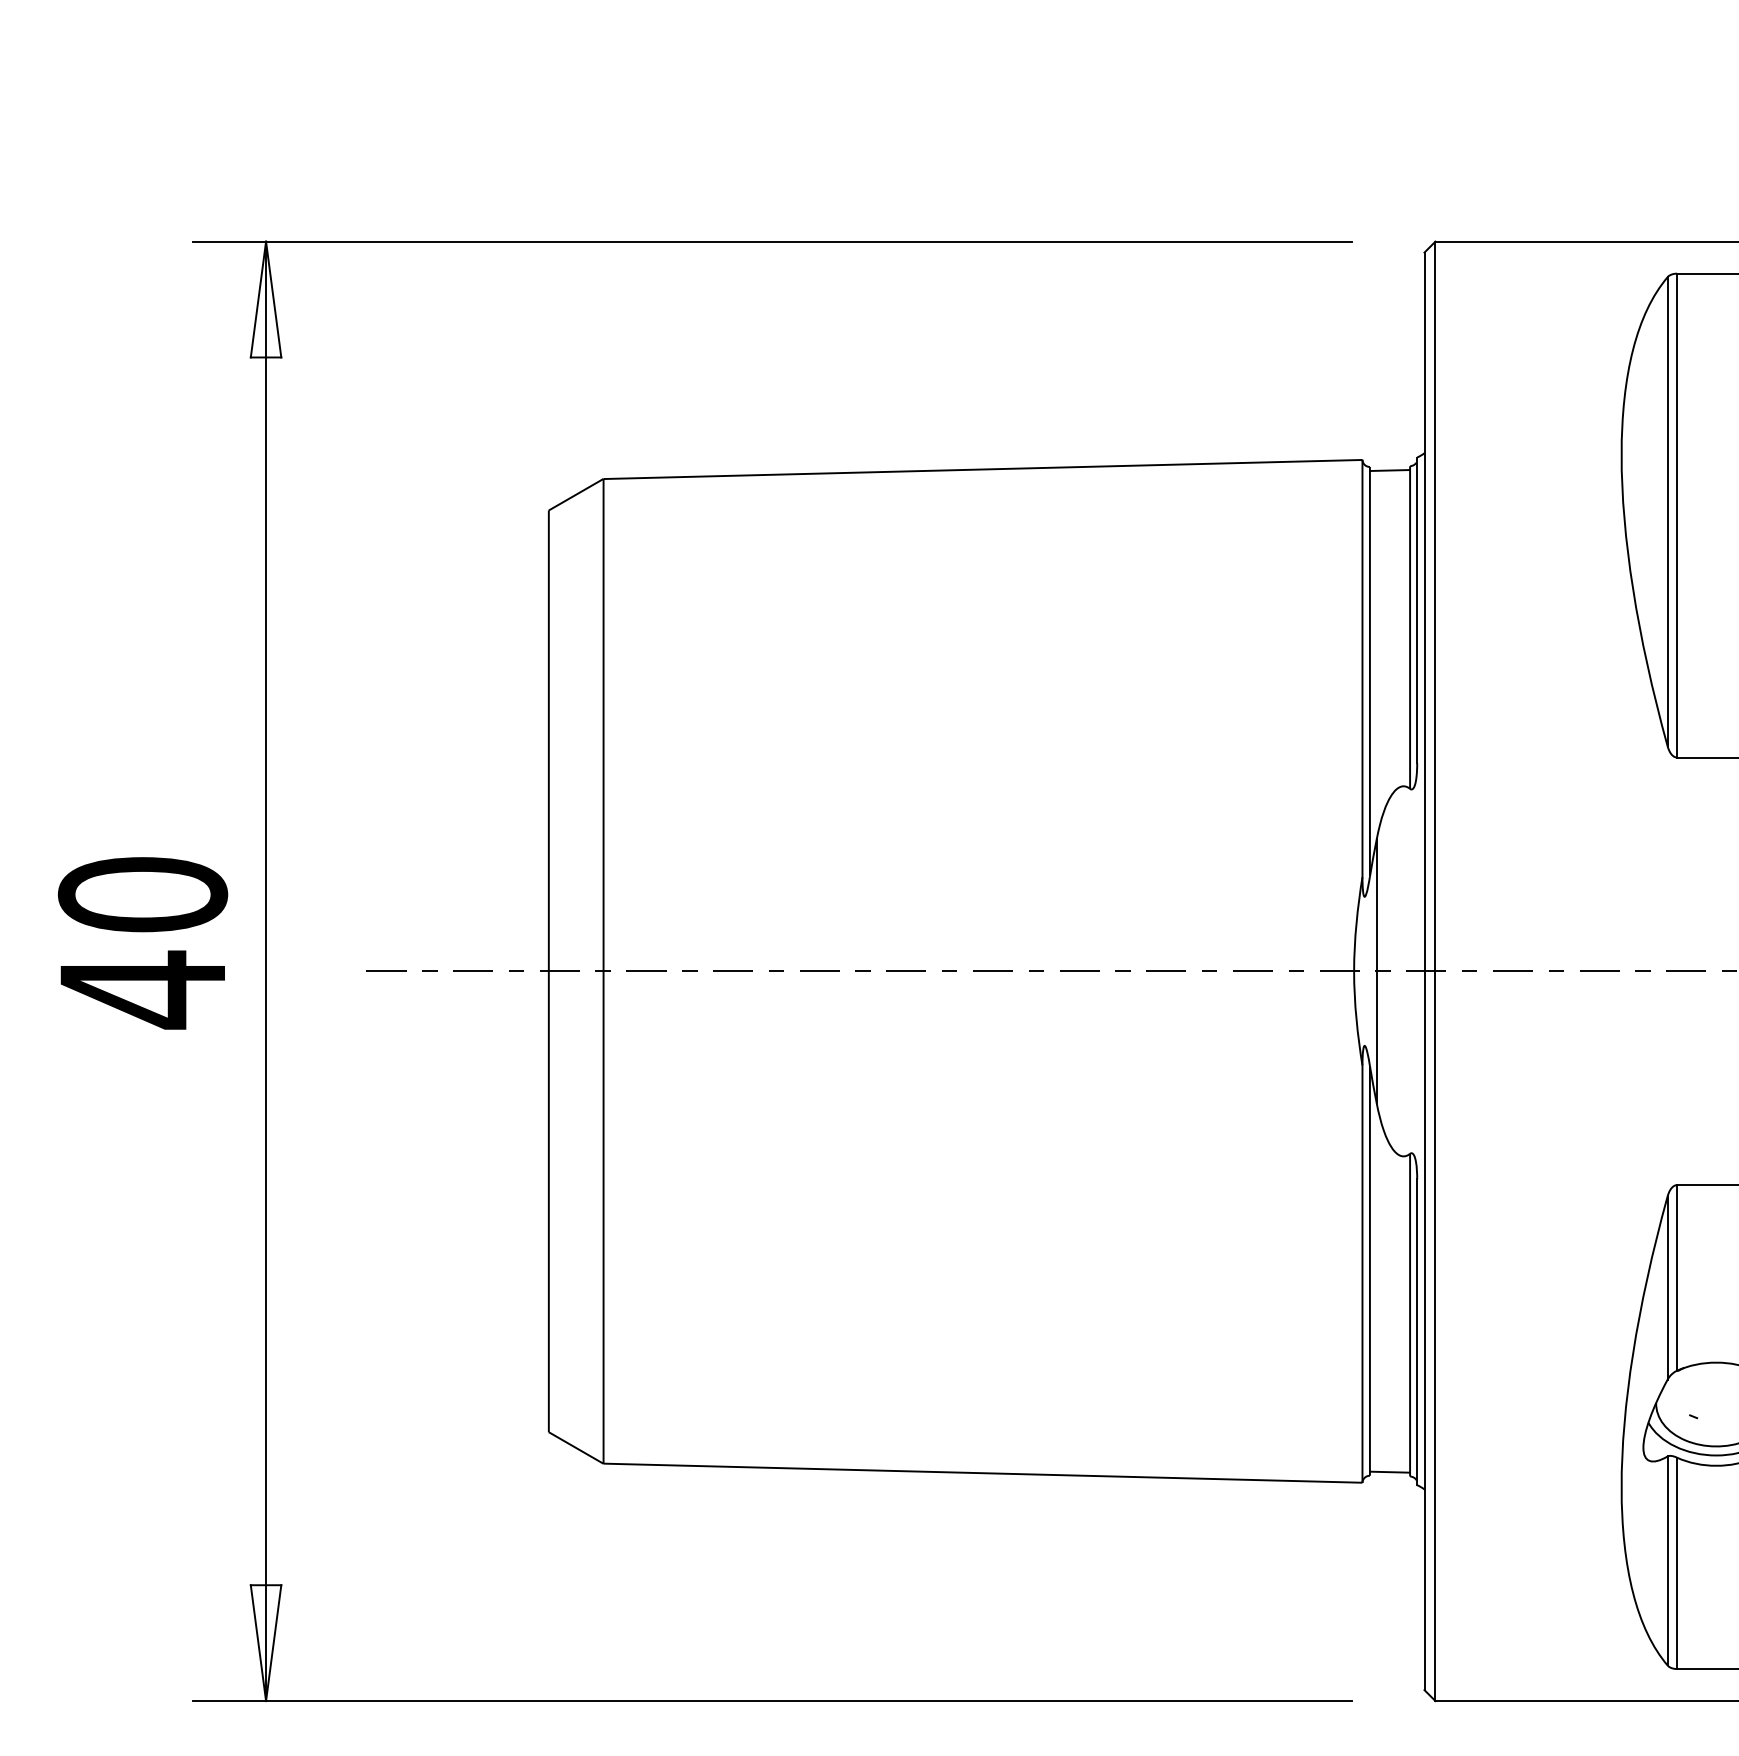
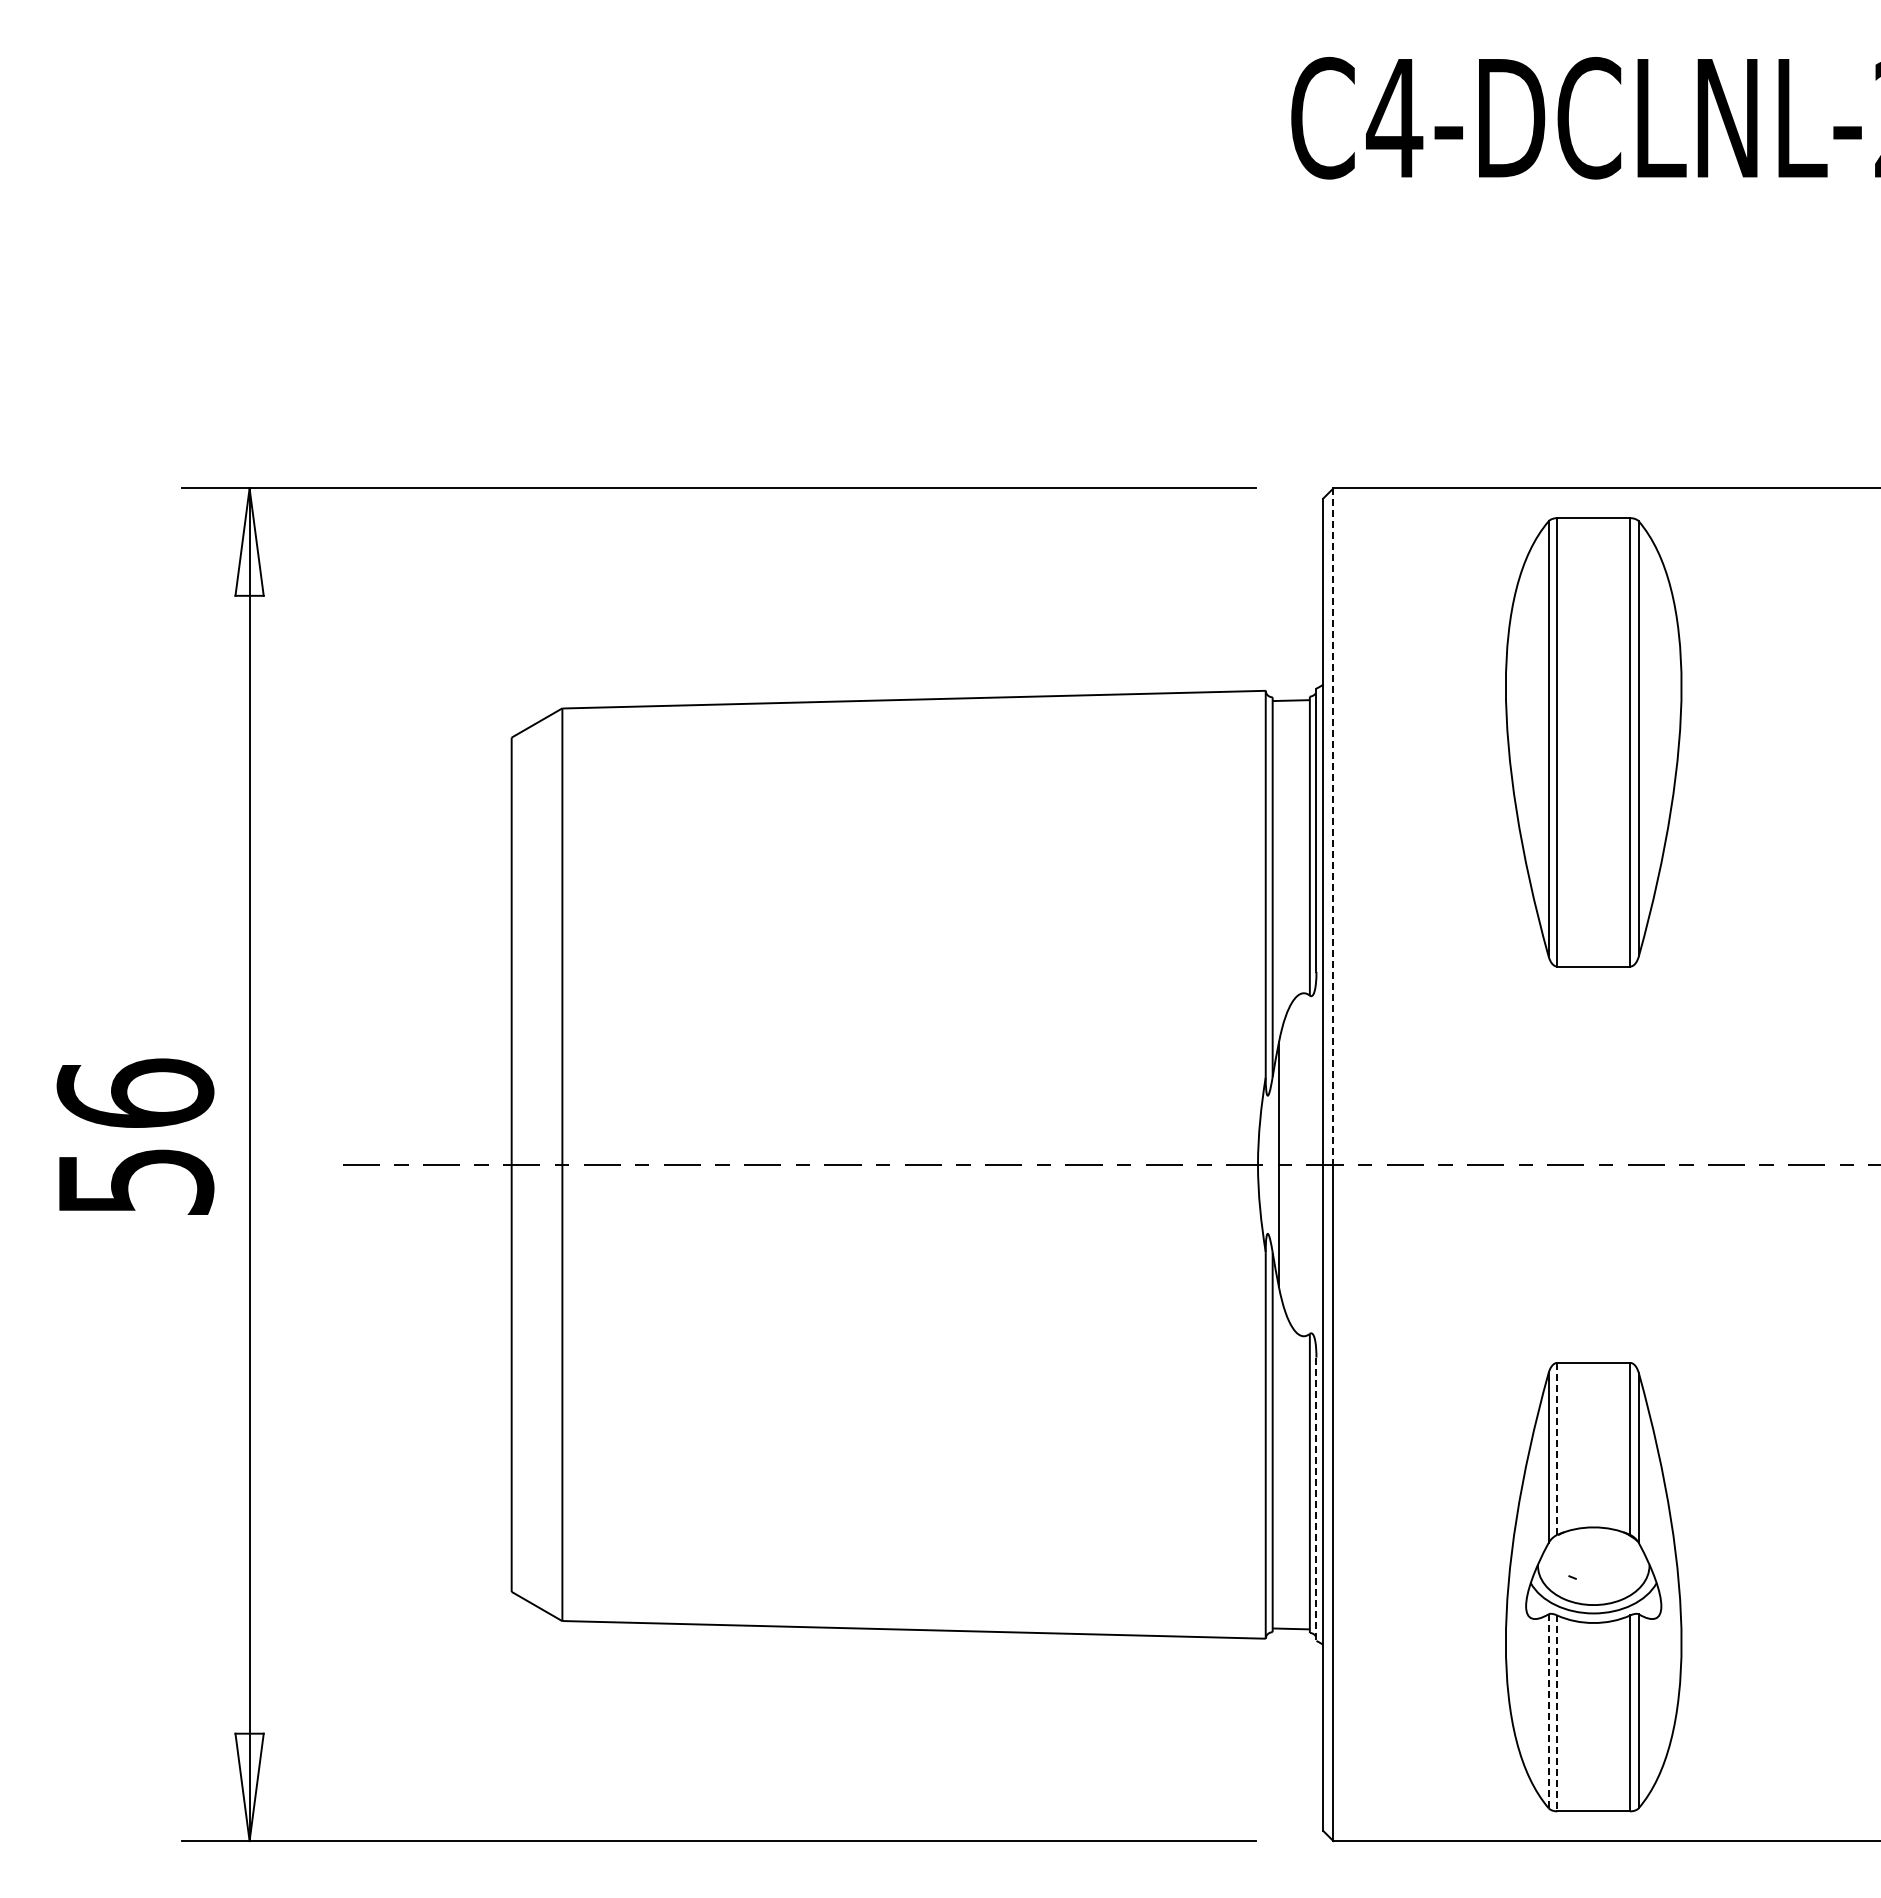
line: (1435, 607) -> (1333, 827), solid -> dashed
text: (142, 943) -> (135, 1138), 40 -> 56
line: (1677, 1277) -> (1557, 1448), solid -> dashed
line: (1417, 1332) -> (1316, 1499), solid -> dashed
line: (1667, 1561) -> (1548, 1711), solid -> dashed
line: (1677, 1563) -> (1557, 1713), solid -> dashed

